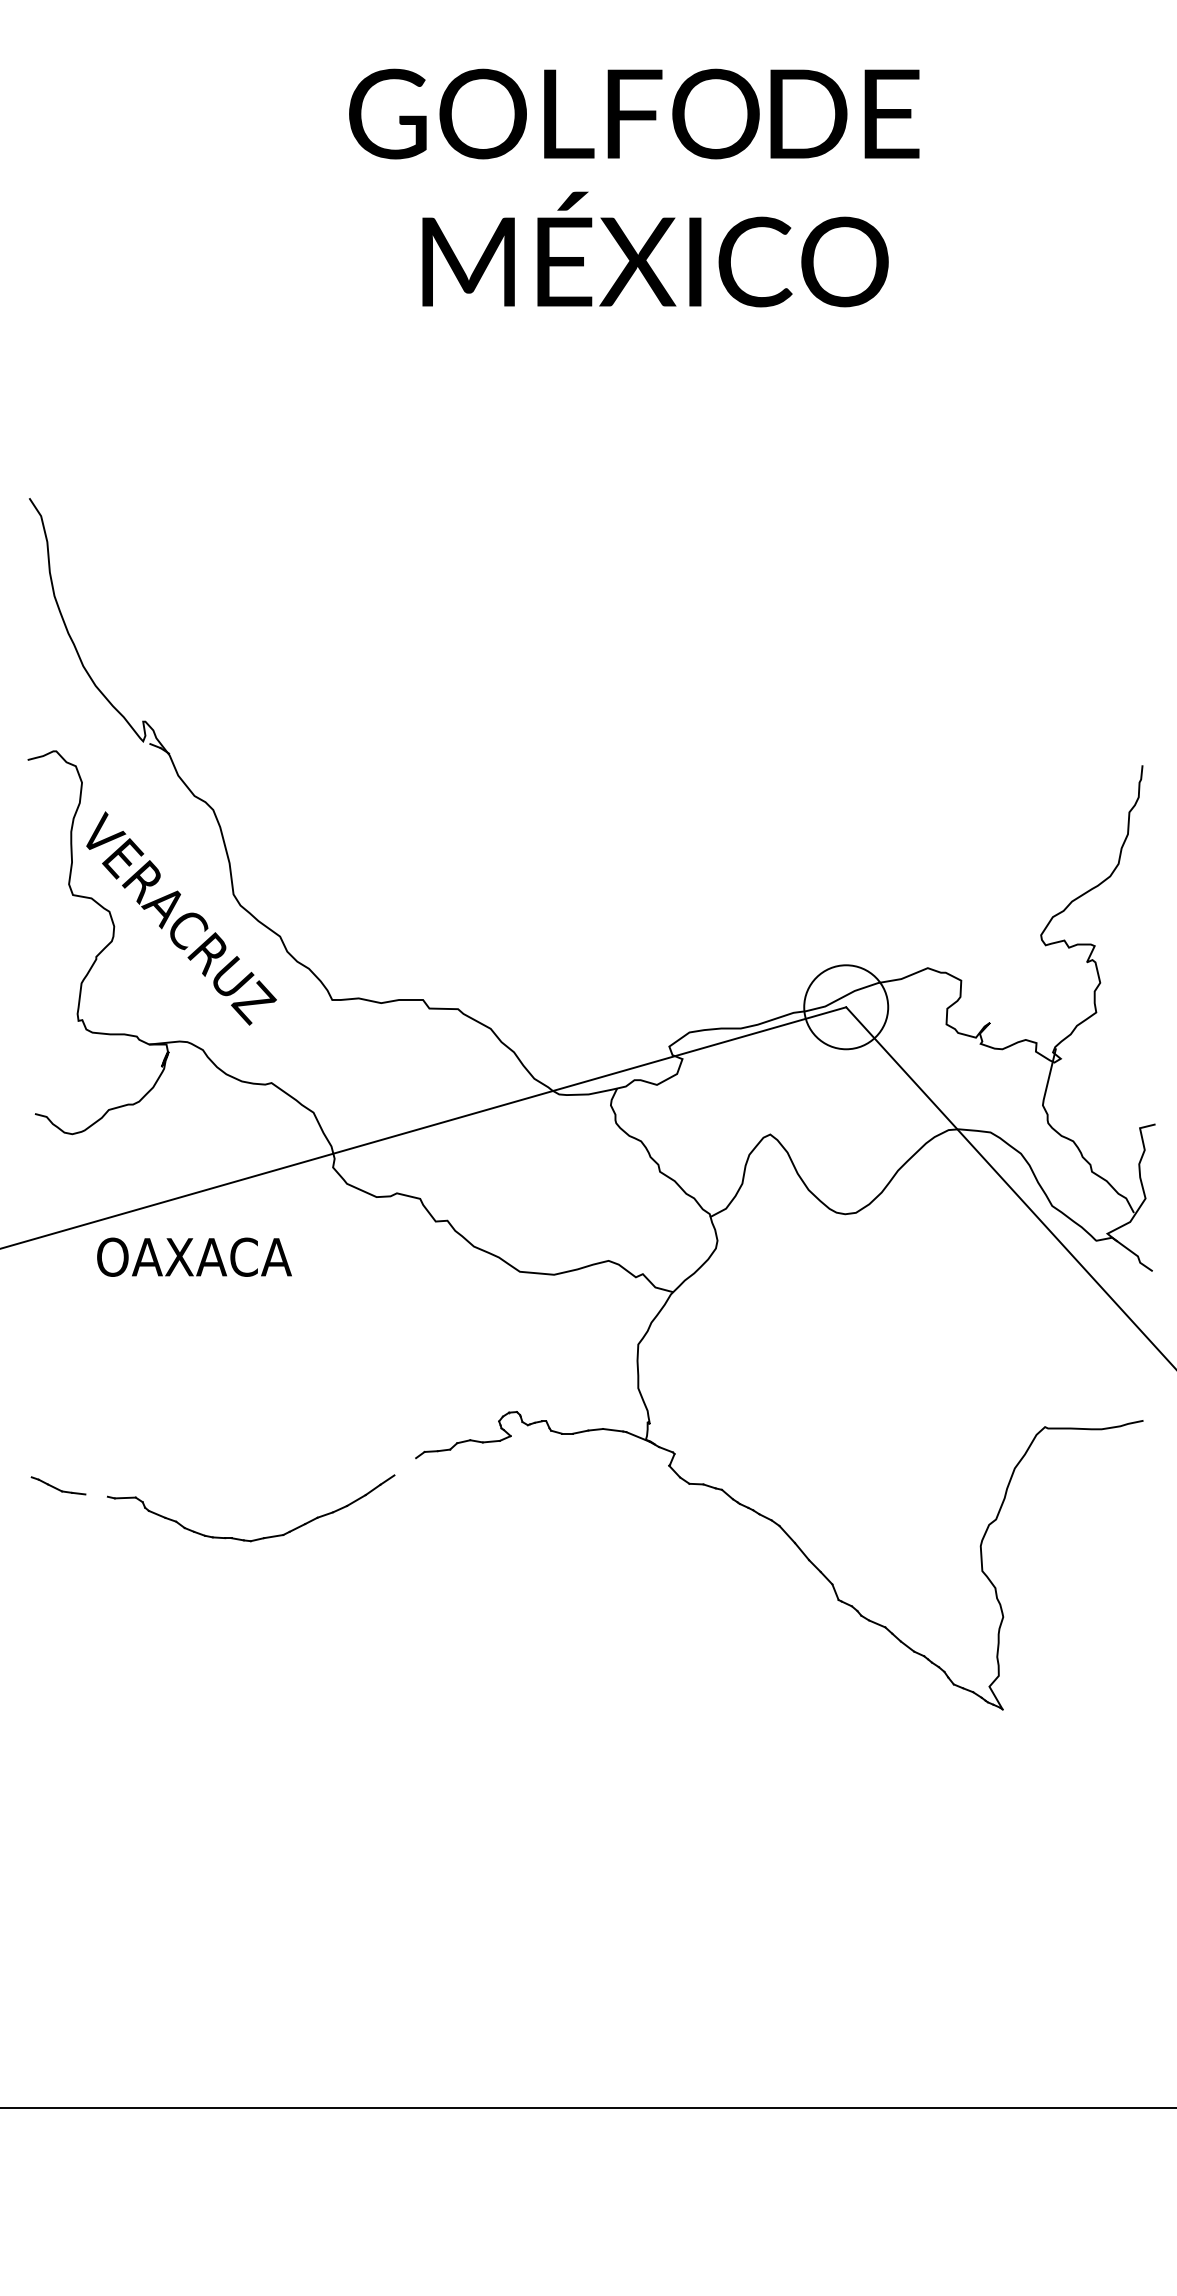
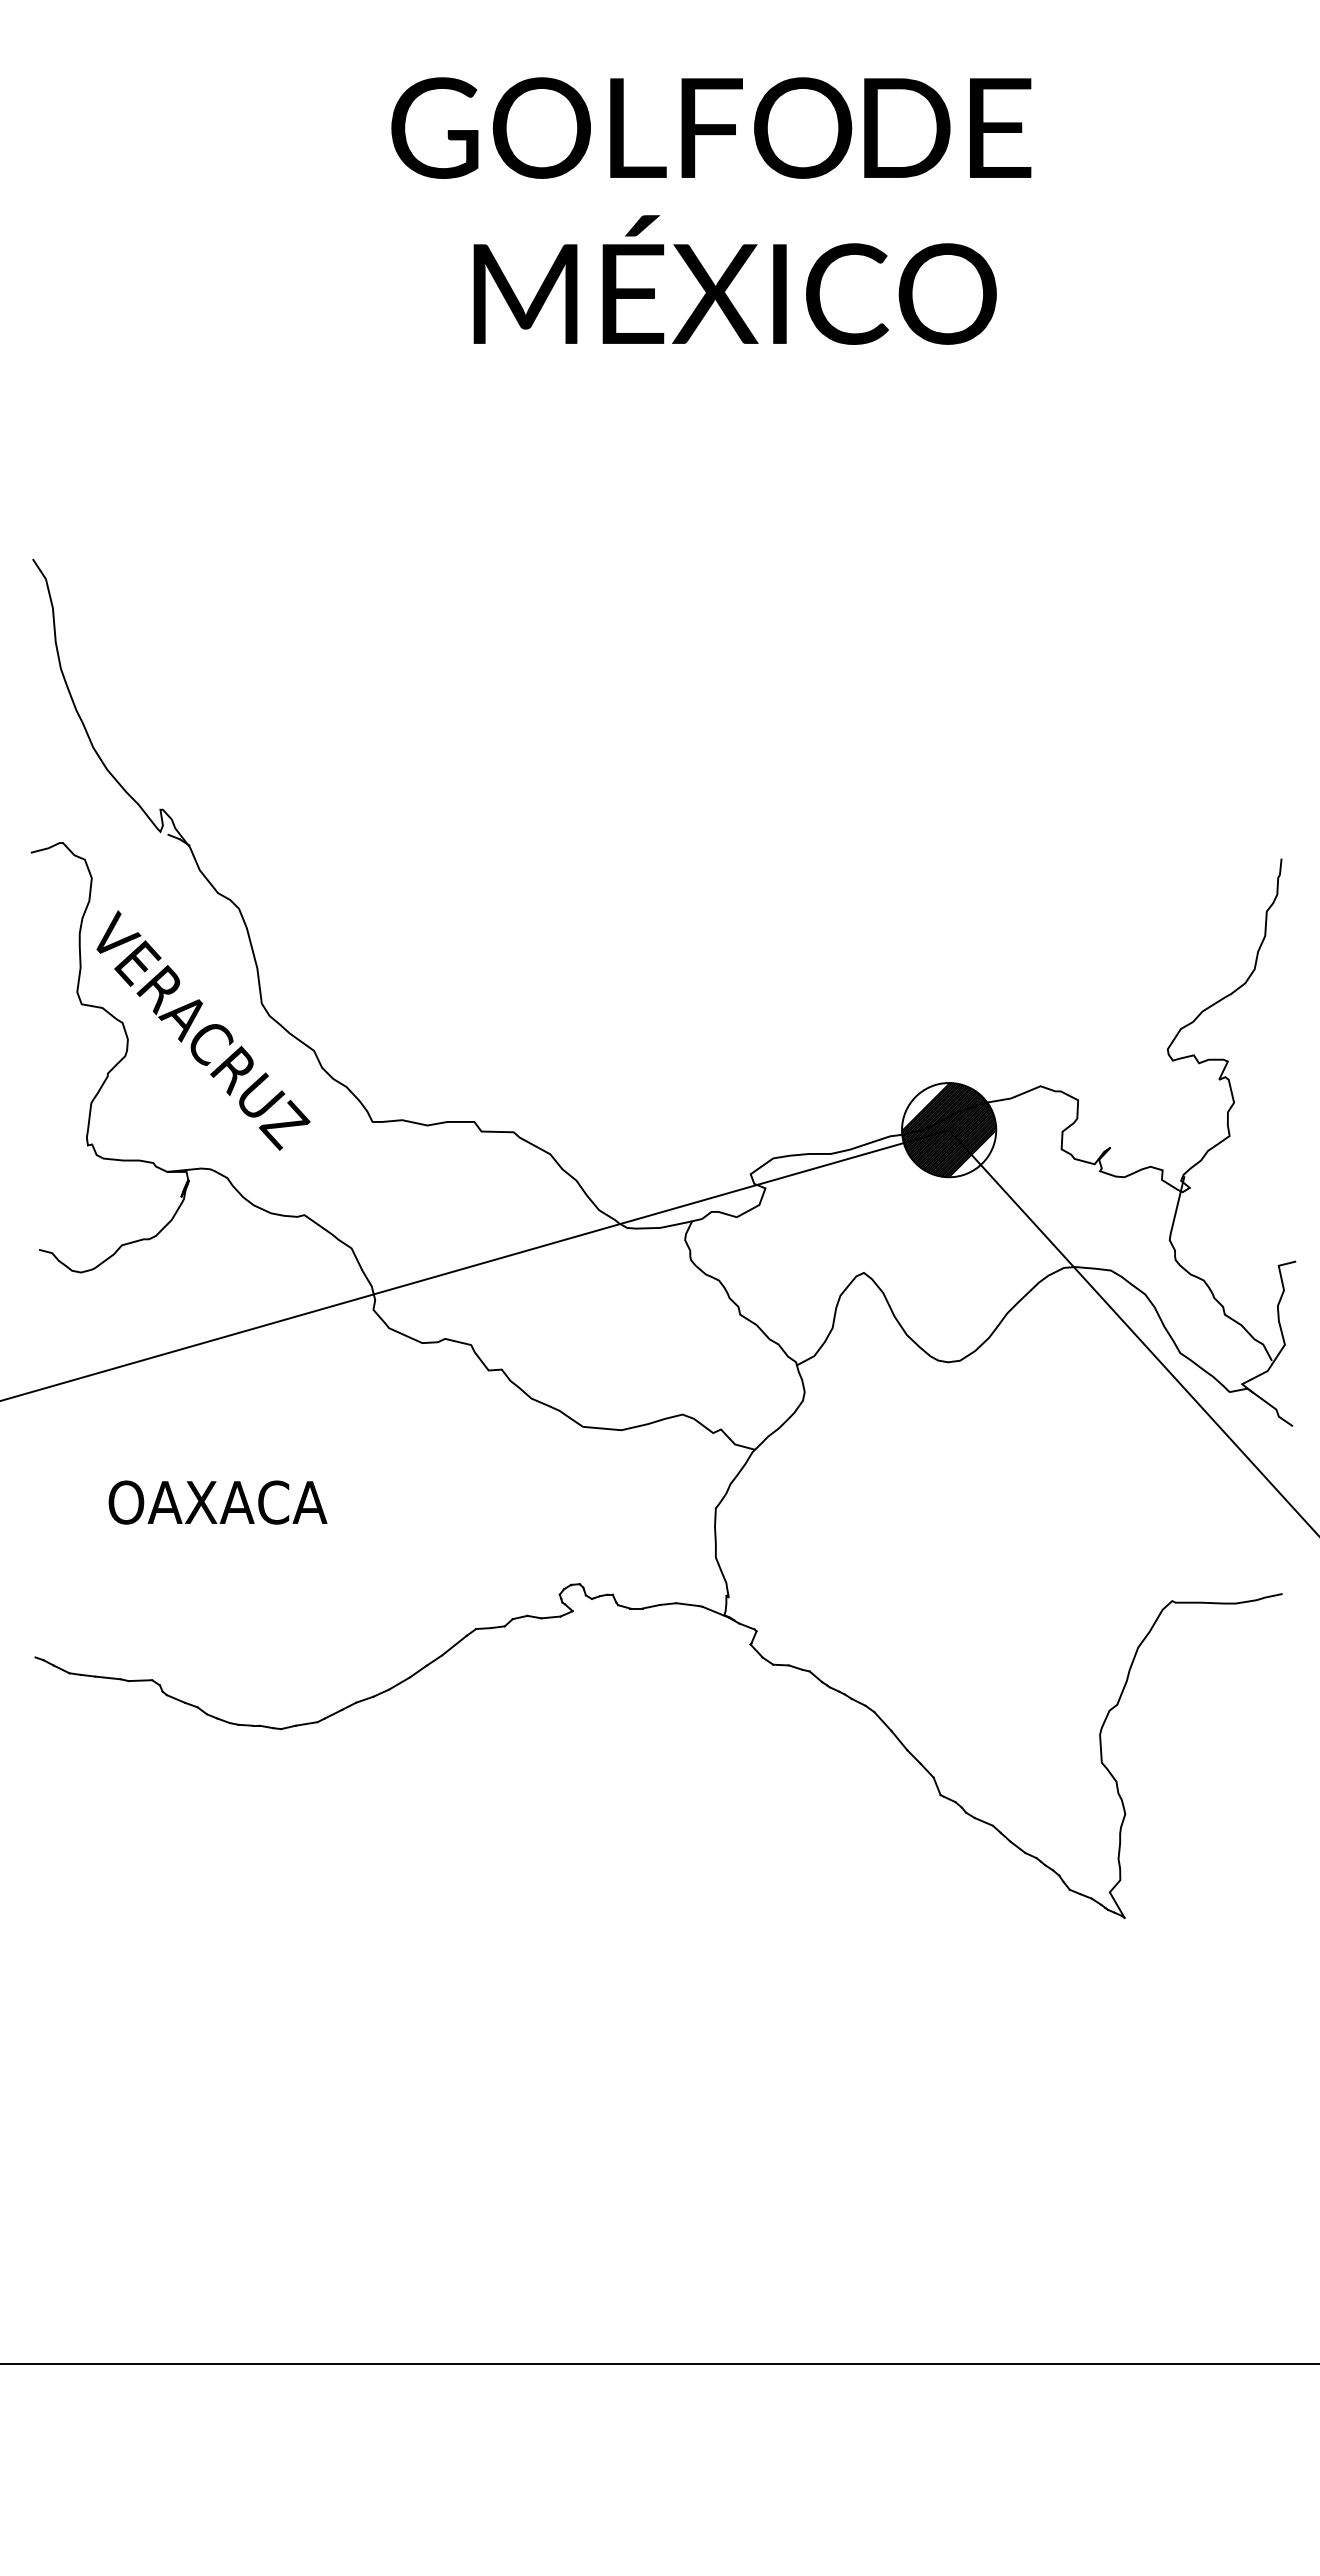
hatch: (846, 1007) -> (949, 1130), added
text: (194, 1257) -> (217, 1502), moved
line: (405, 1466) -> (454, 1645), added
line: (96, 1495) -> (107, 1677), added

